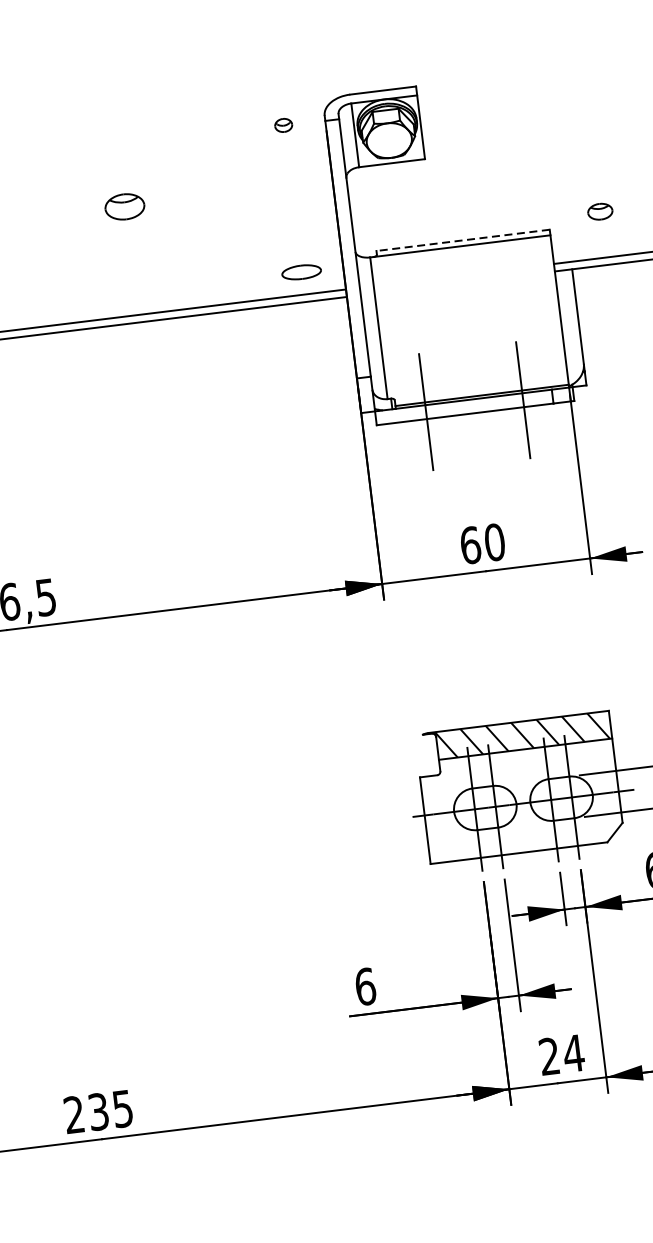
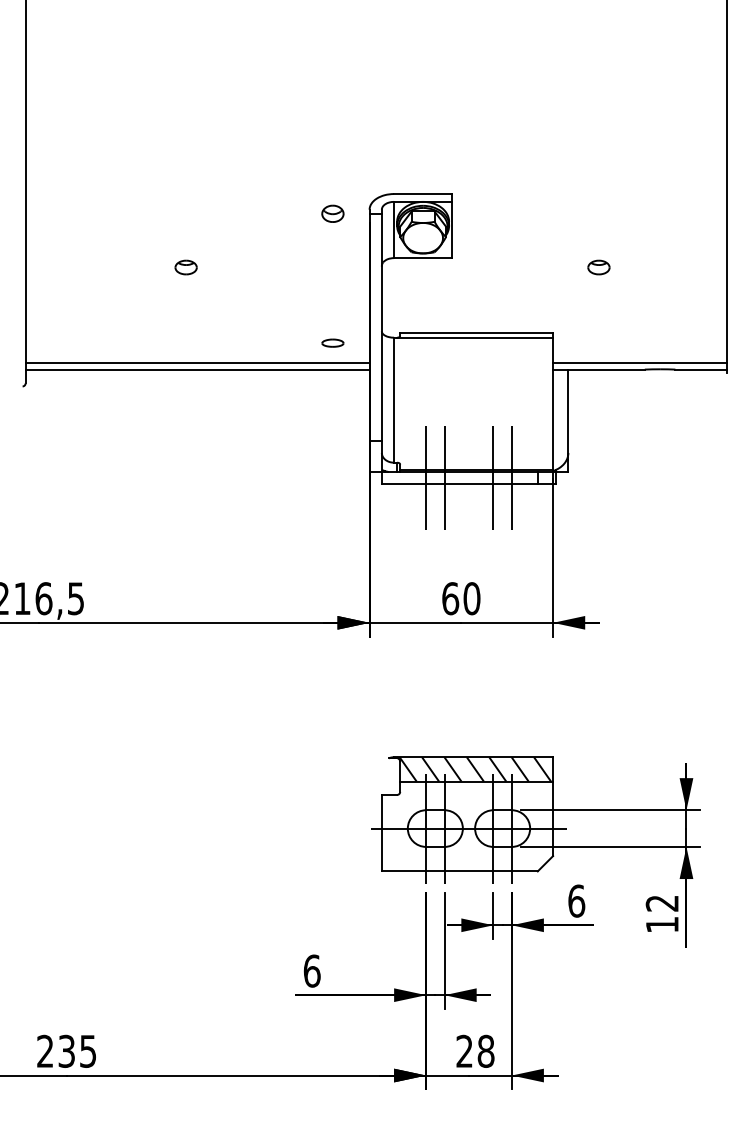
part: (283, 125) -> (332, 213), size x1.43
part: (124, 206) -> (185, 267), size x0.62
part: (599, 211) -> (598, 267), moved
line: (462, 240) -> (476, 332), dashed -> solid
part: (301, 271) -> (332, 342), size x0.62
line: (502, 403) -> (493, 478), added
line: (446, 409) -> (444, 478), added
text: (573, 1052) -> (485, 1050), 24 -> 28

